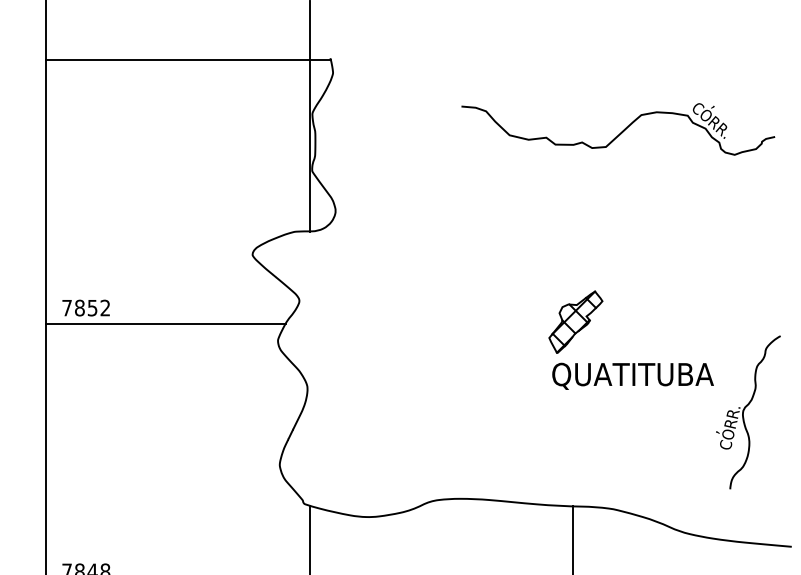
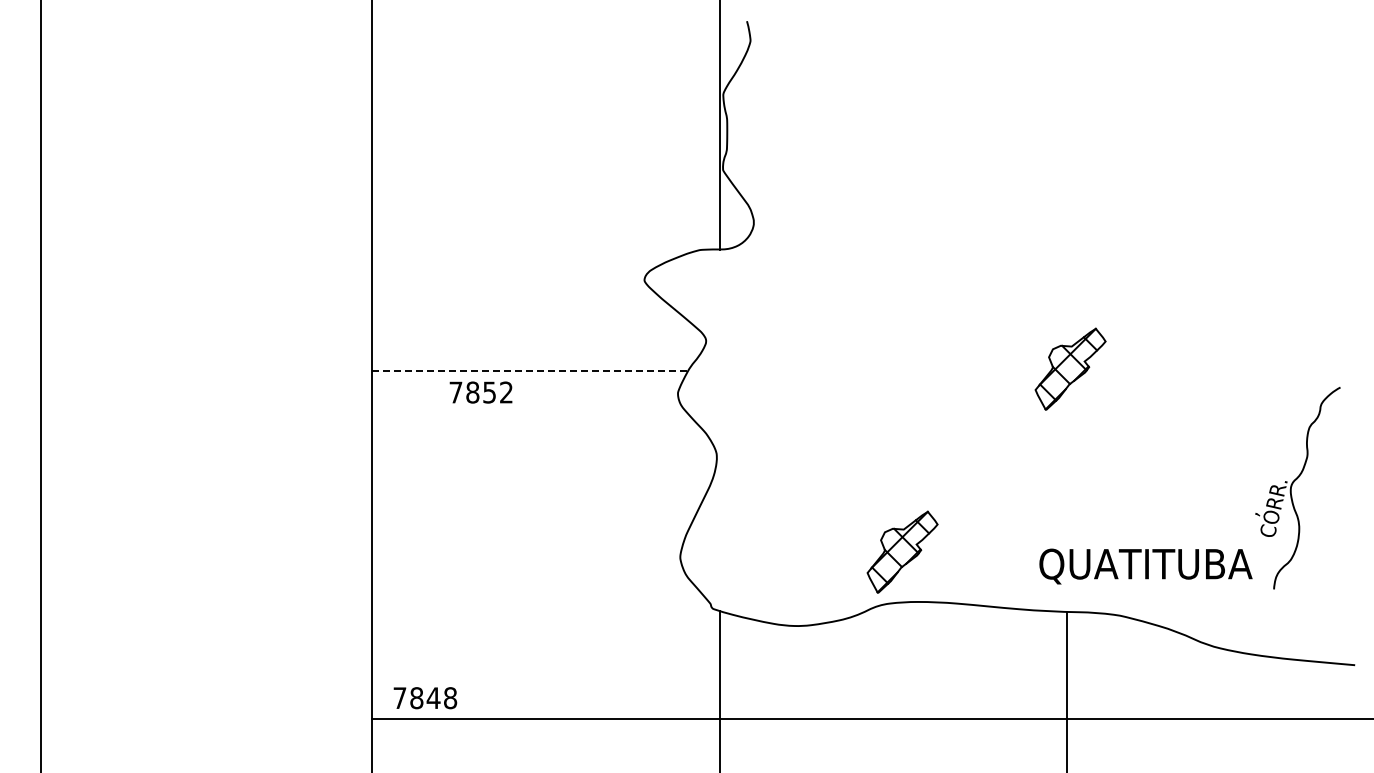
line: (188, 59) -> (559, 23), removed
part: (618, 128) -> (1126, 114), removed
text: (85, 308) -> (480, 392), moved
line: (165, 323) -> (529, 371), solid -> dashed
text: (632, 376) -> (1145, 566), moved
part: (448, 460) -> (902, 551), added

